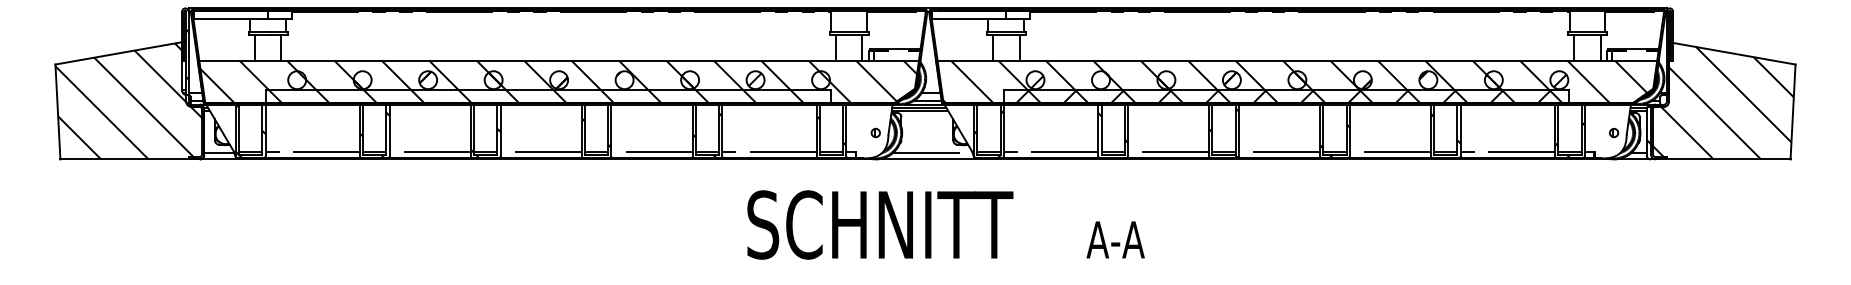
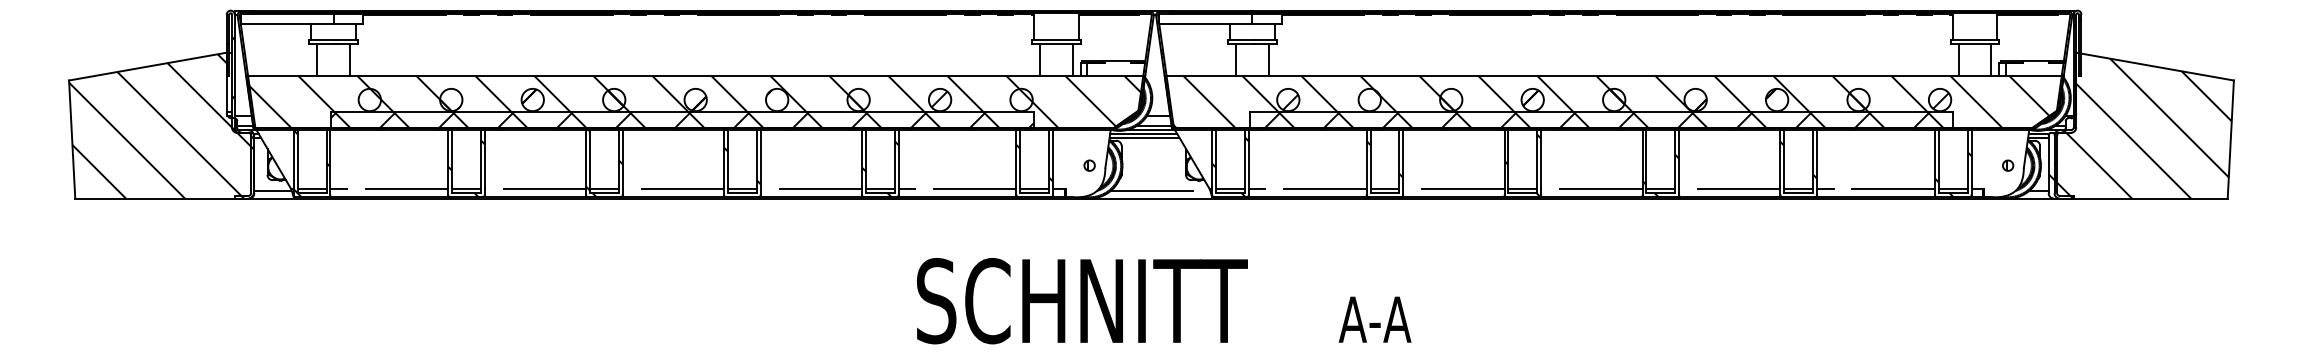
hatch: (548, 95) -> (682, 119), added
text: (946, 225) -> (1164, 301), moved

